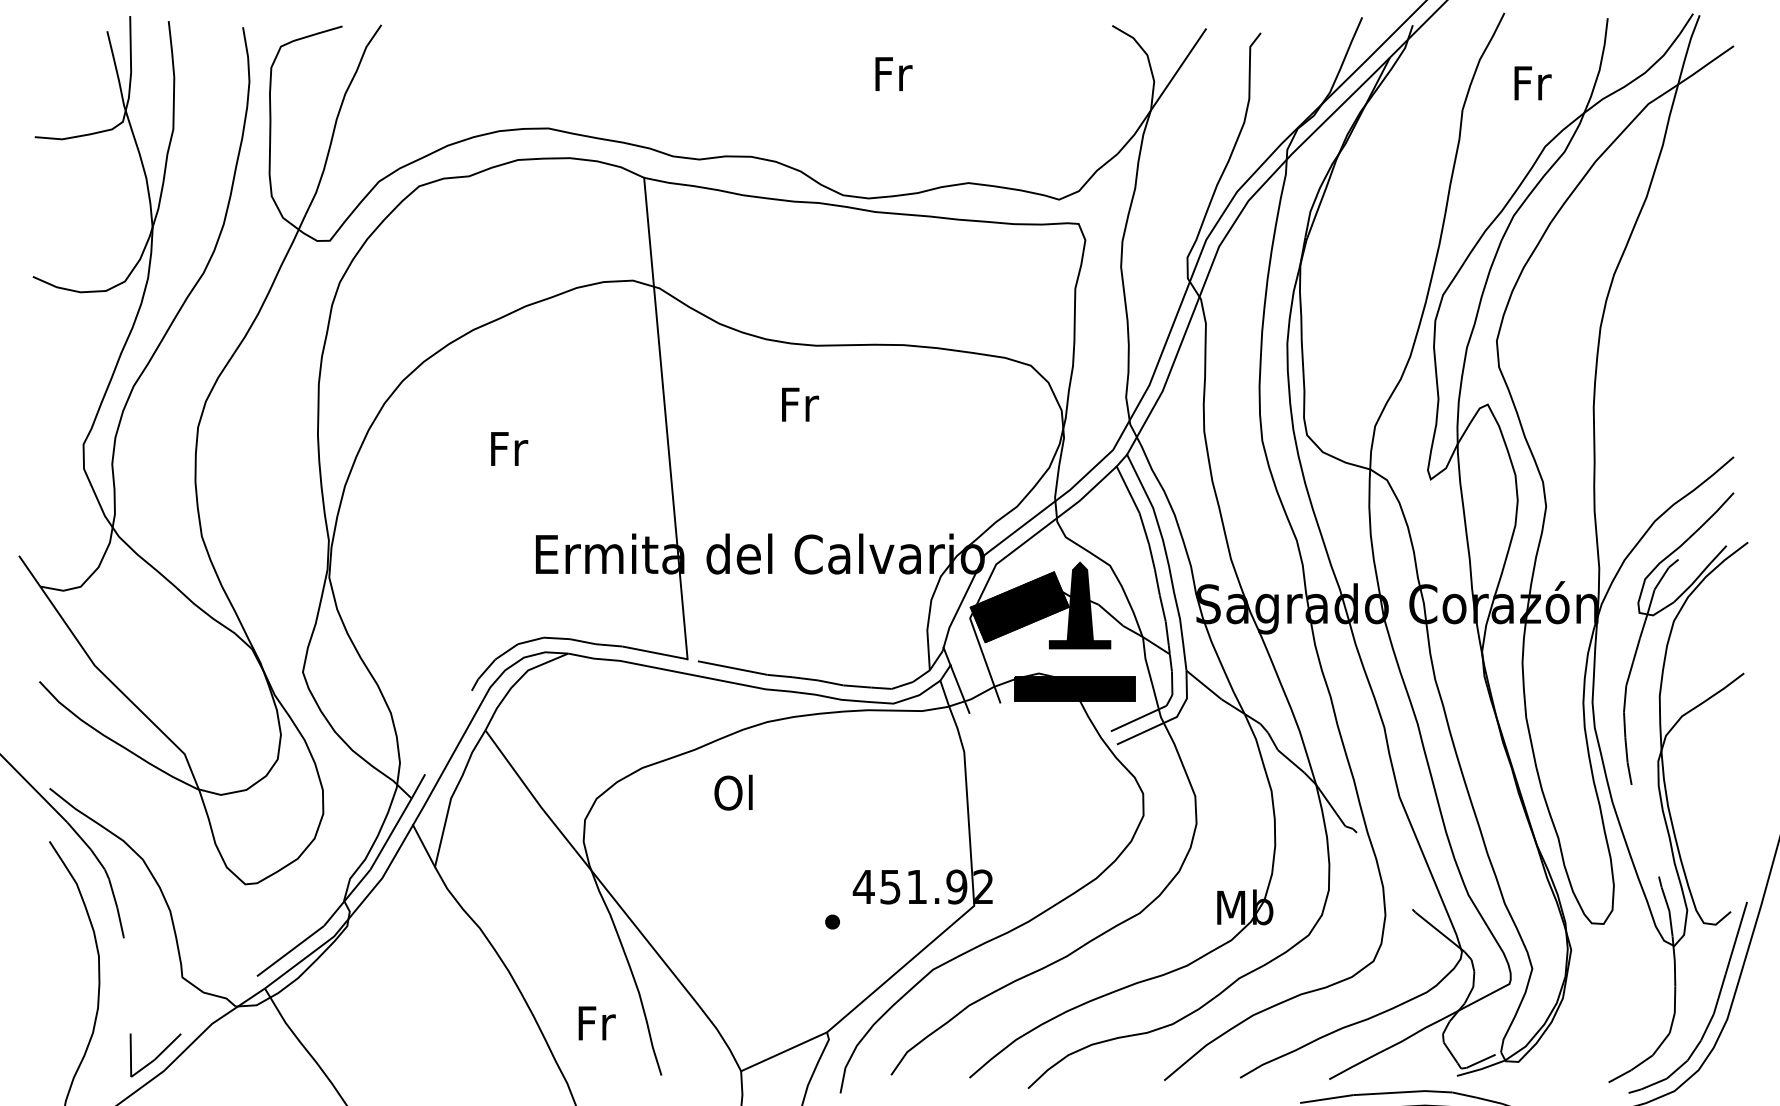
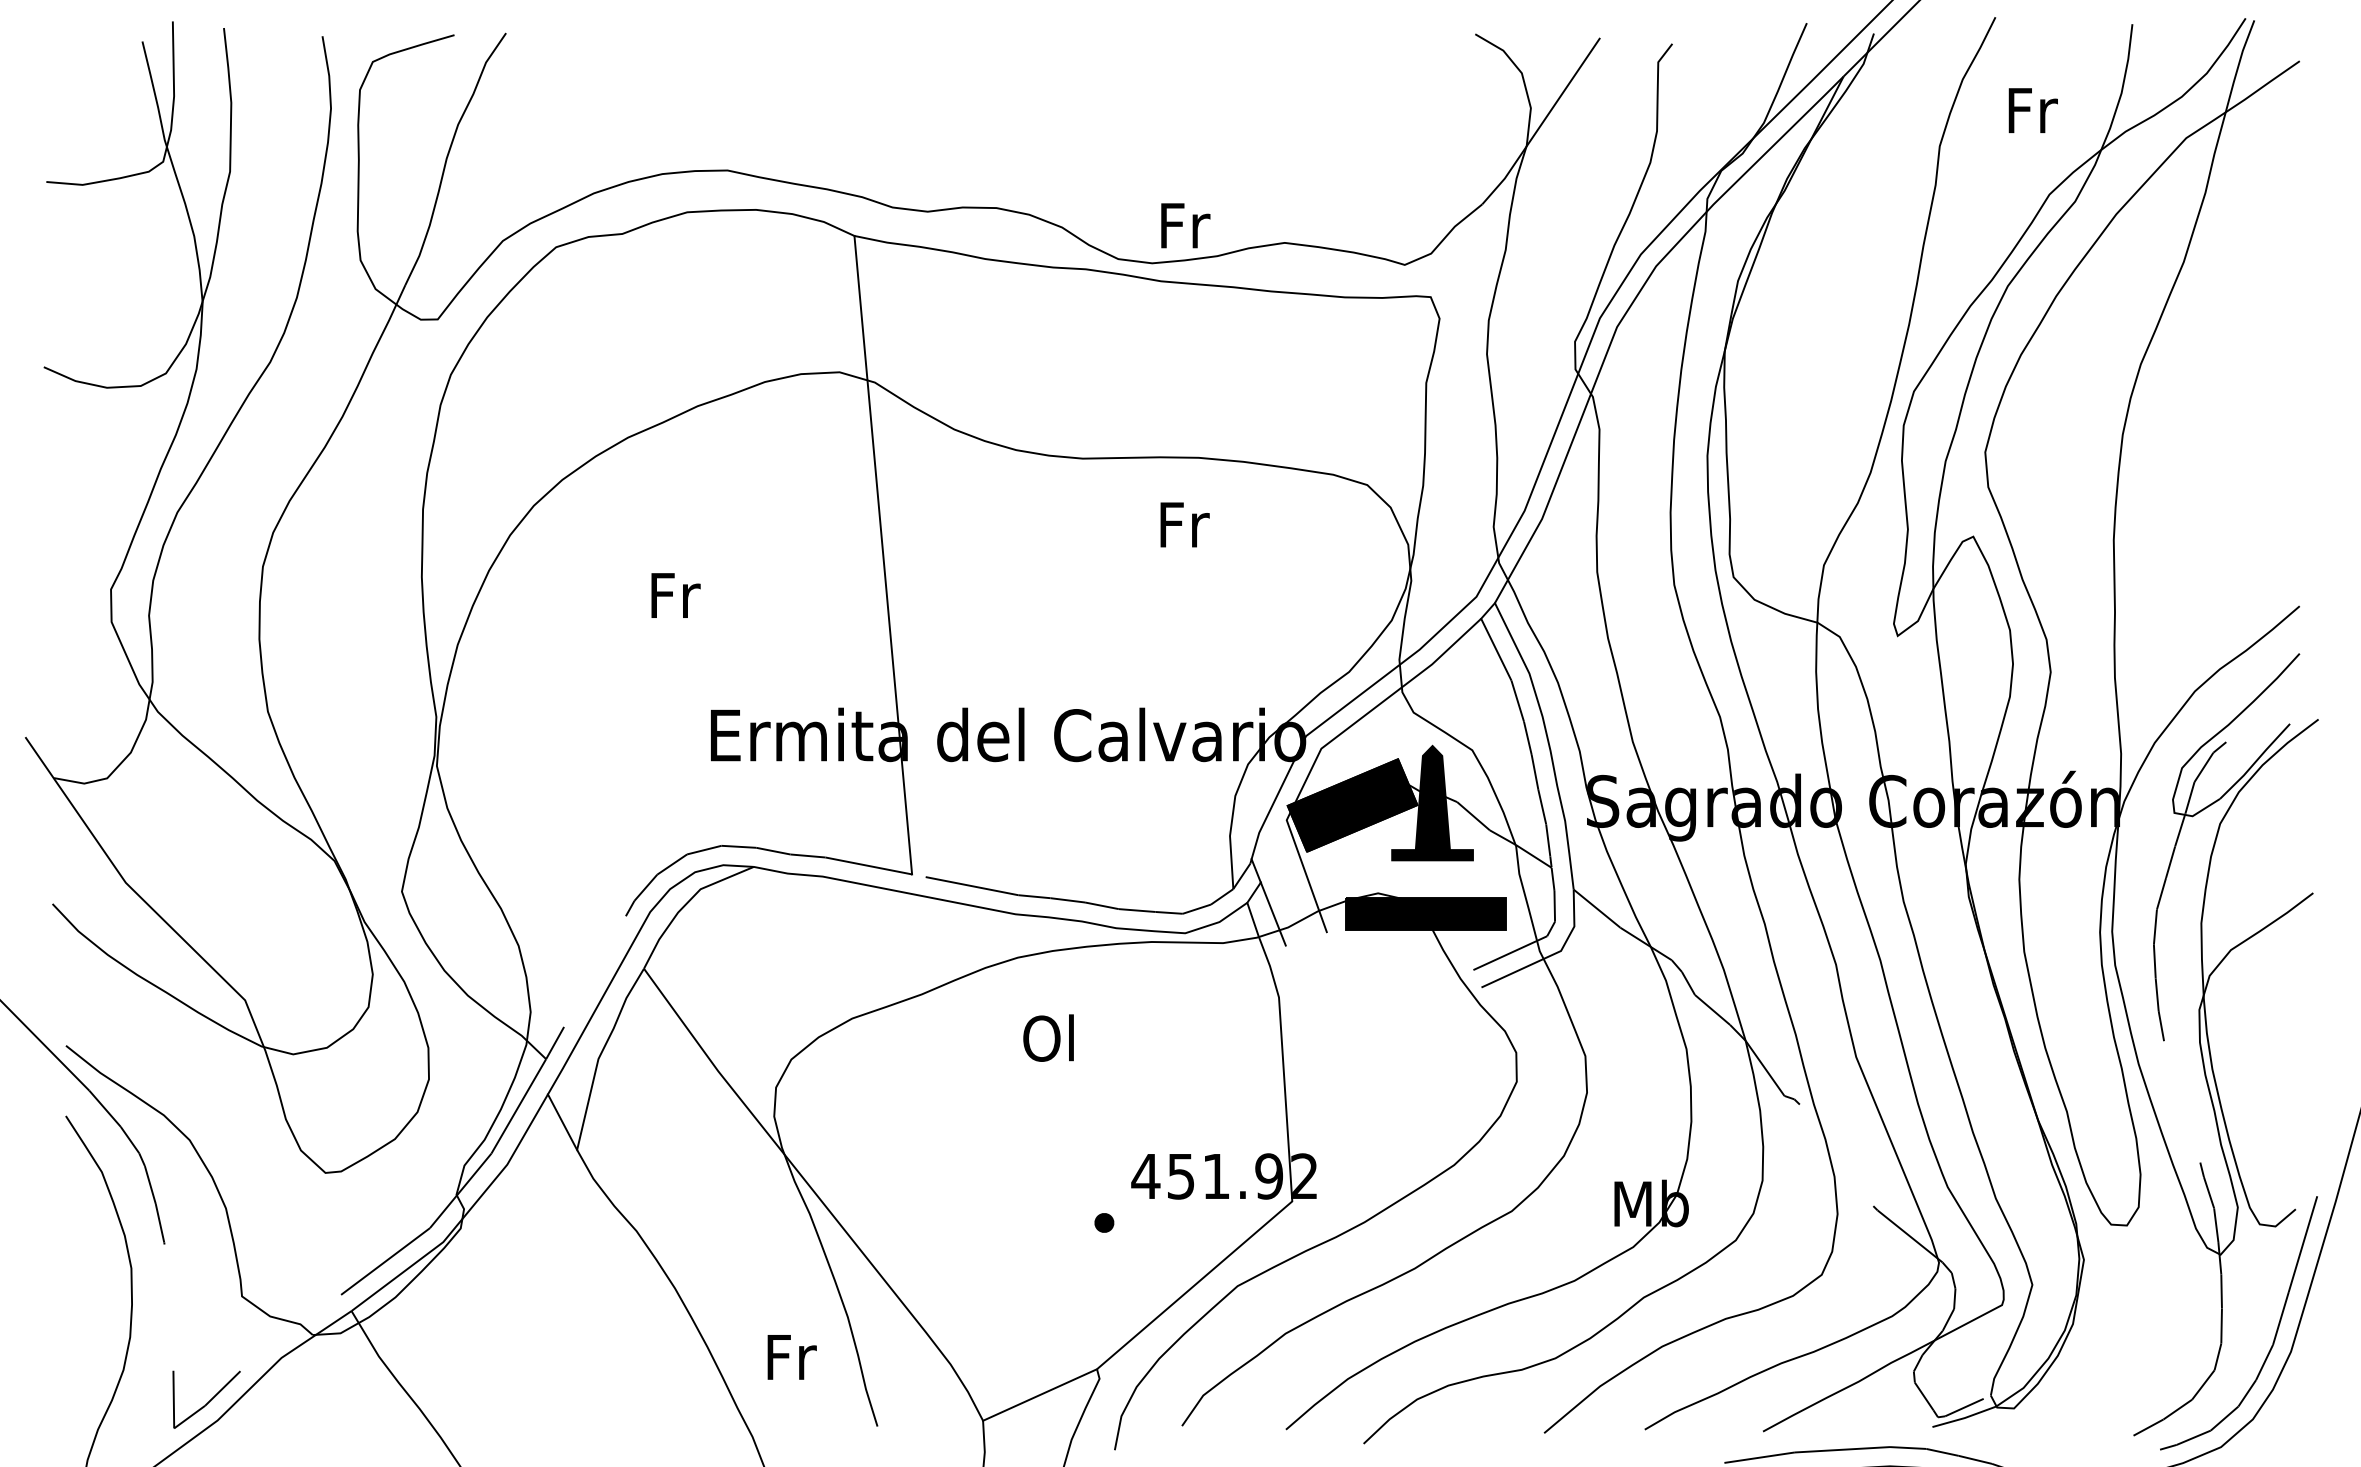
text: (893, 73) -> (1185, 224), moved
text: (800, 404) -> (1185, 524), moved
text: (733, 792) -> (1048, 1037), moved

